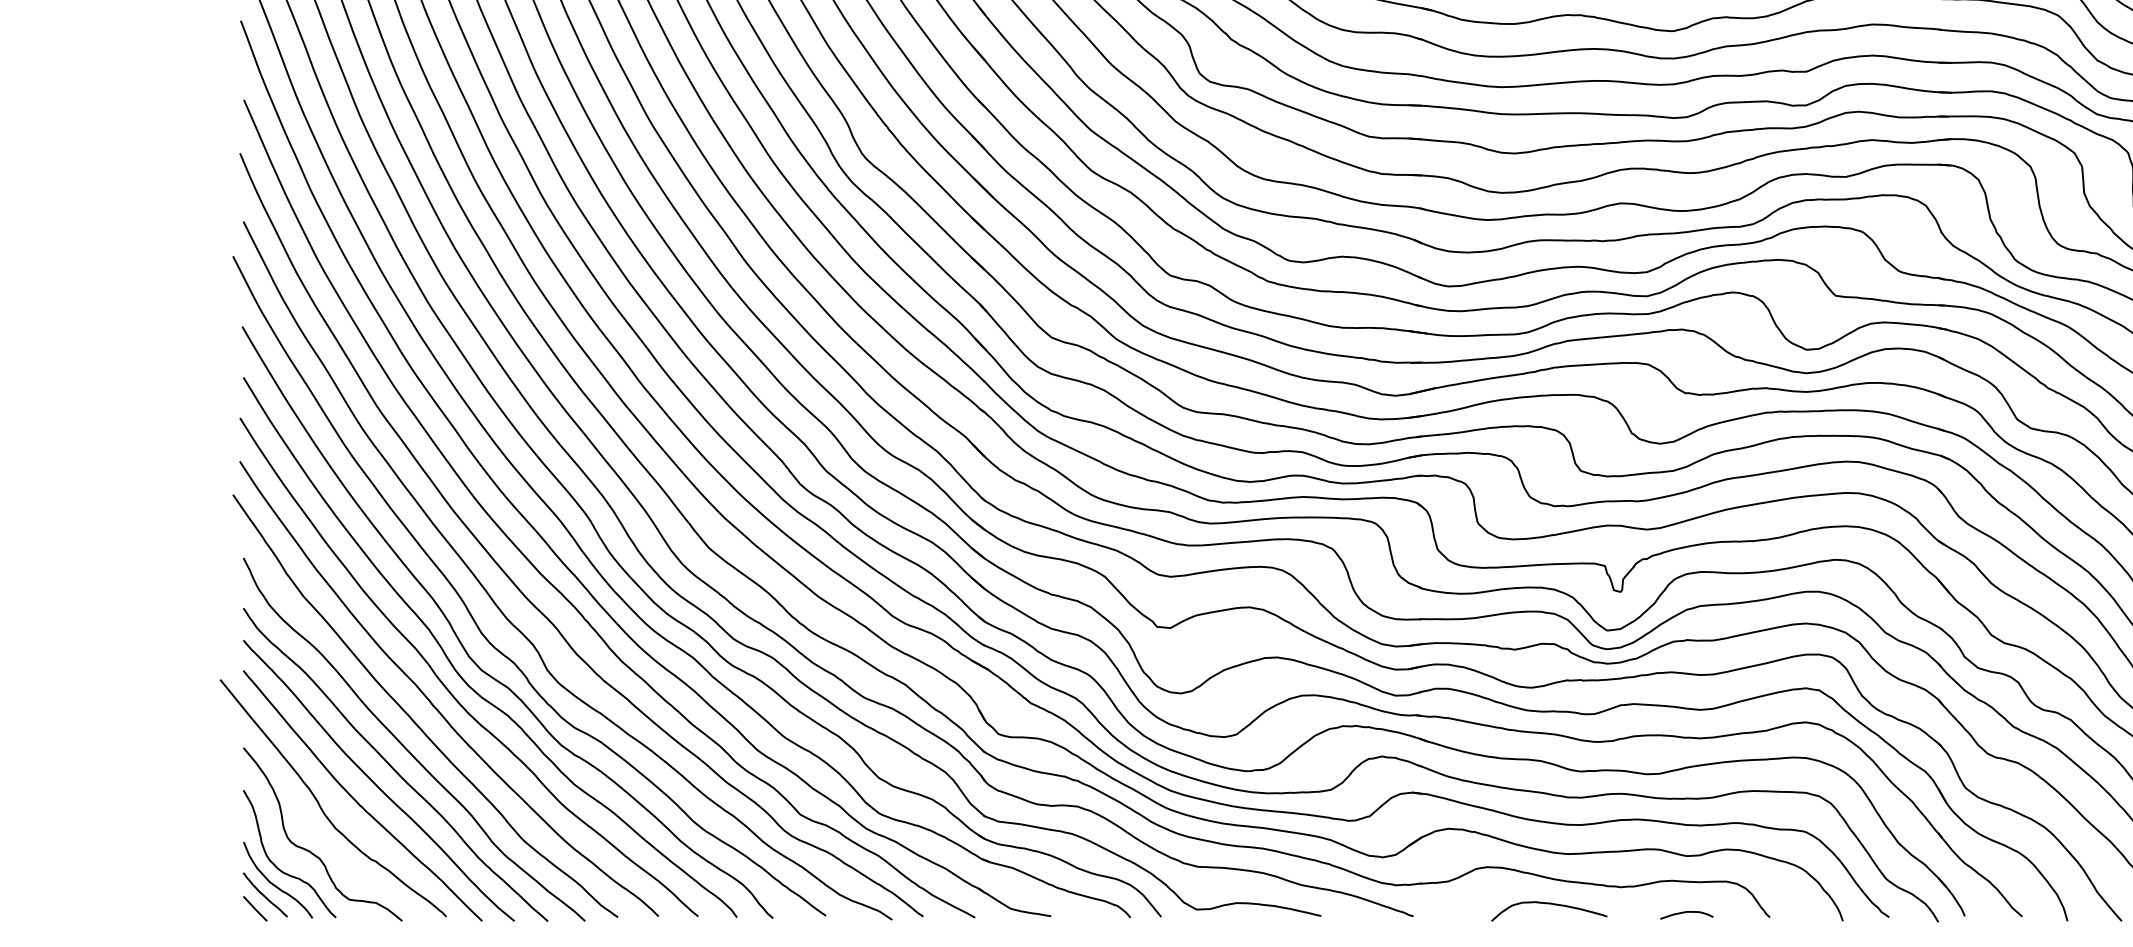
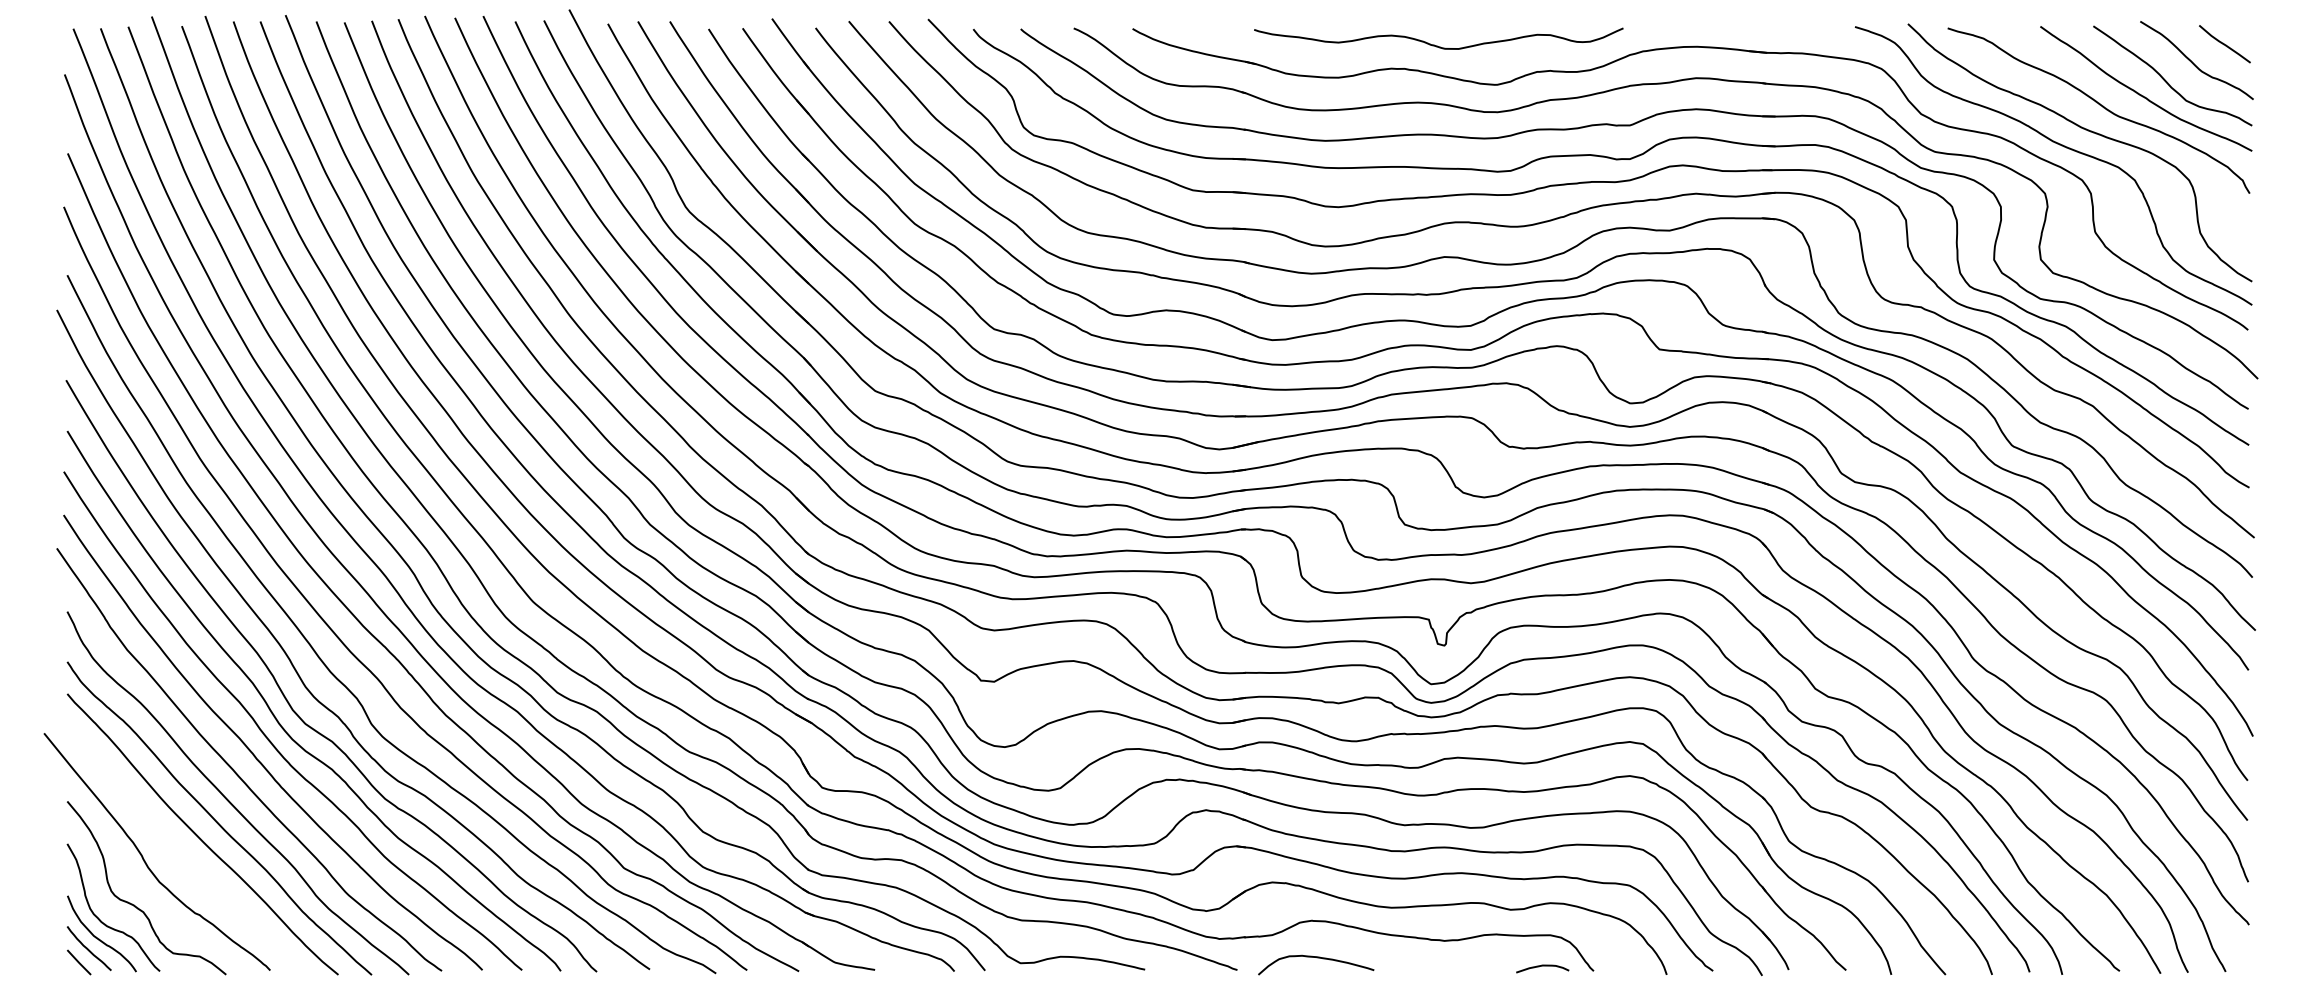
curve: (356, 800) -> (180, 854), removed
curve: (1549, 904) -> (1316, 958), moved
curve: (1686, 912) -> (1542, 966), moved

